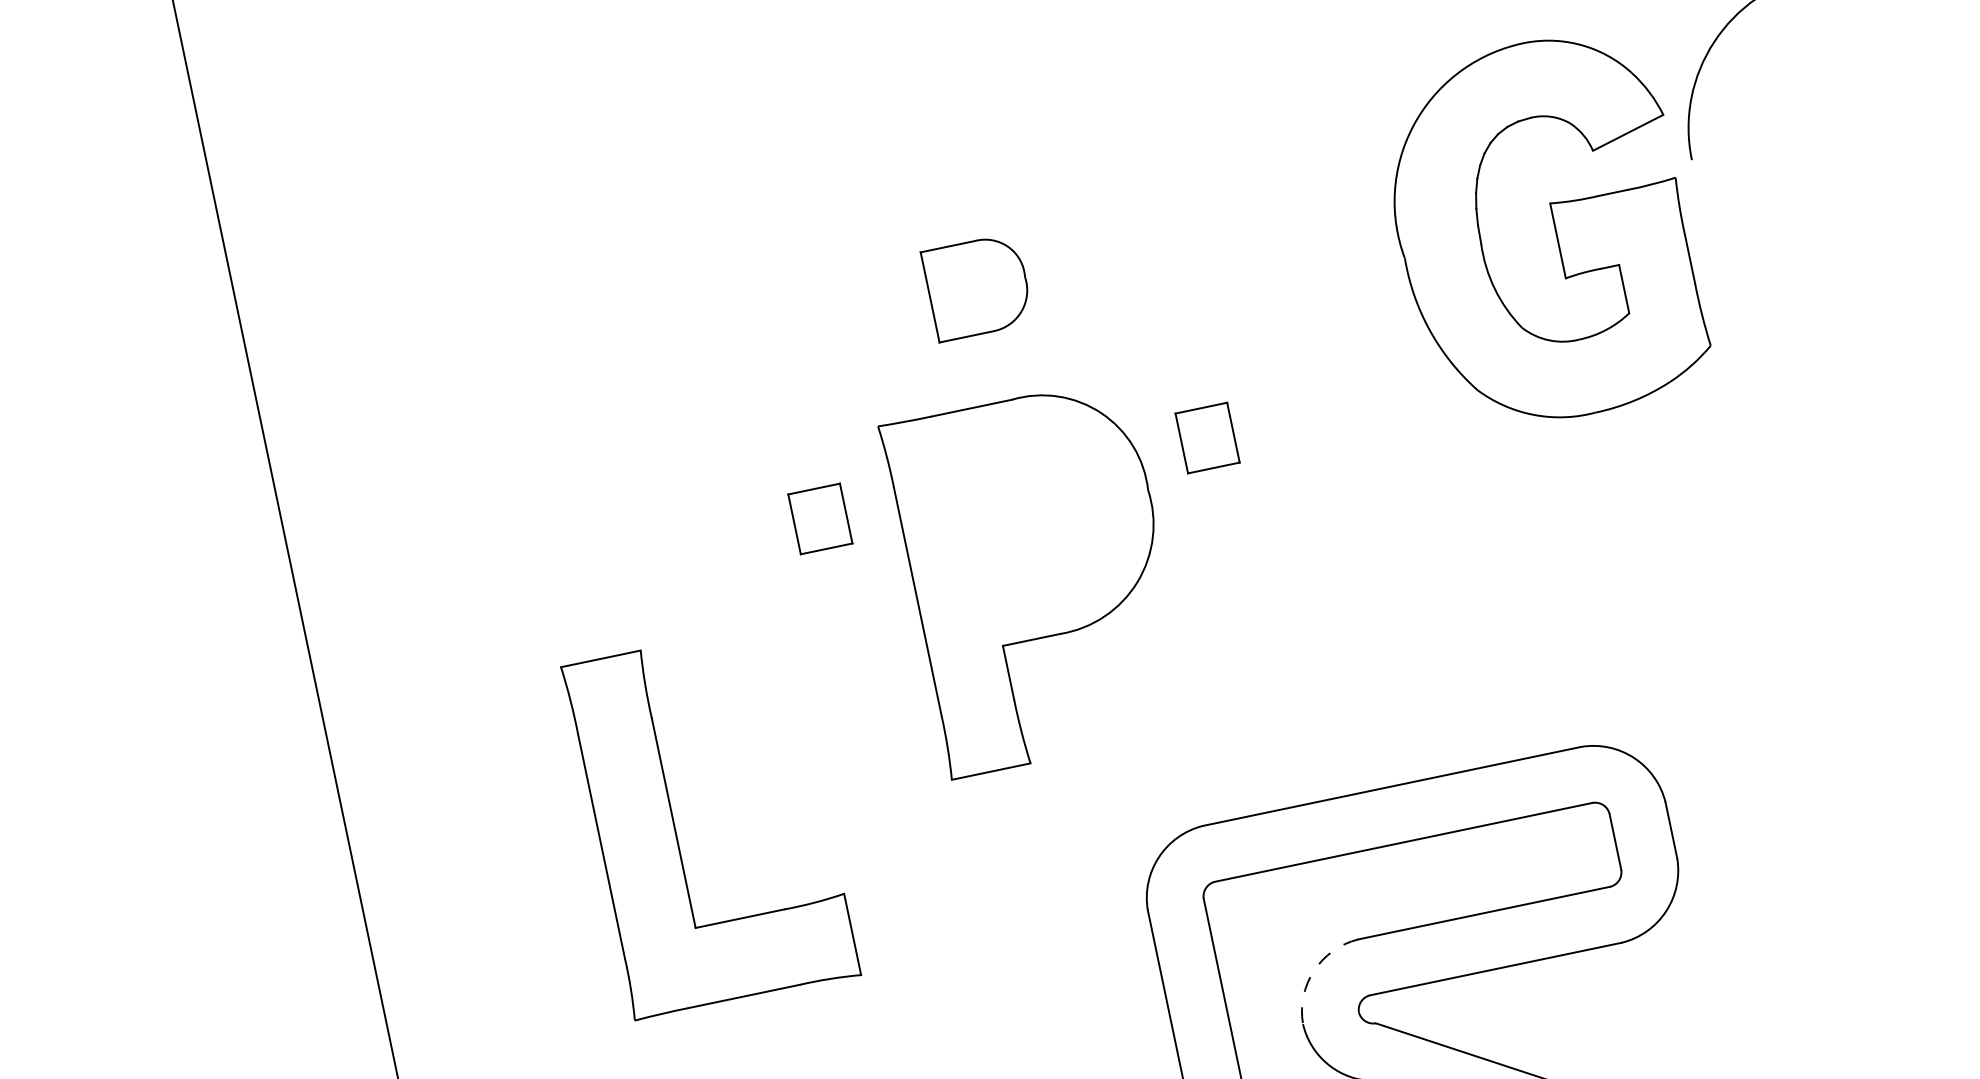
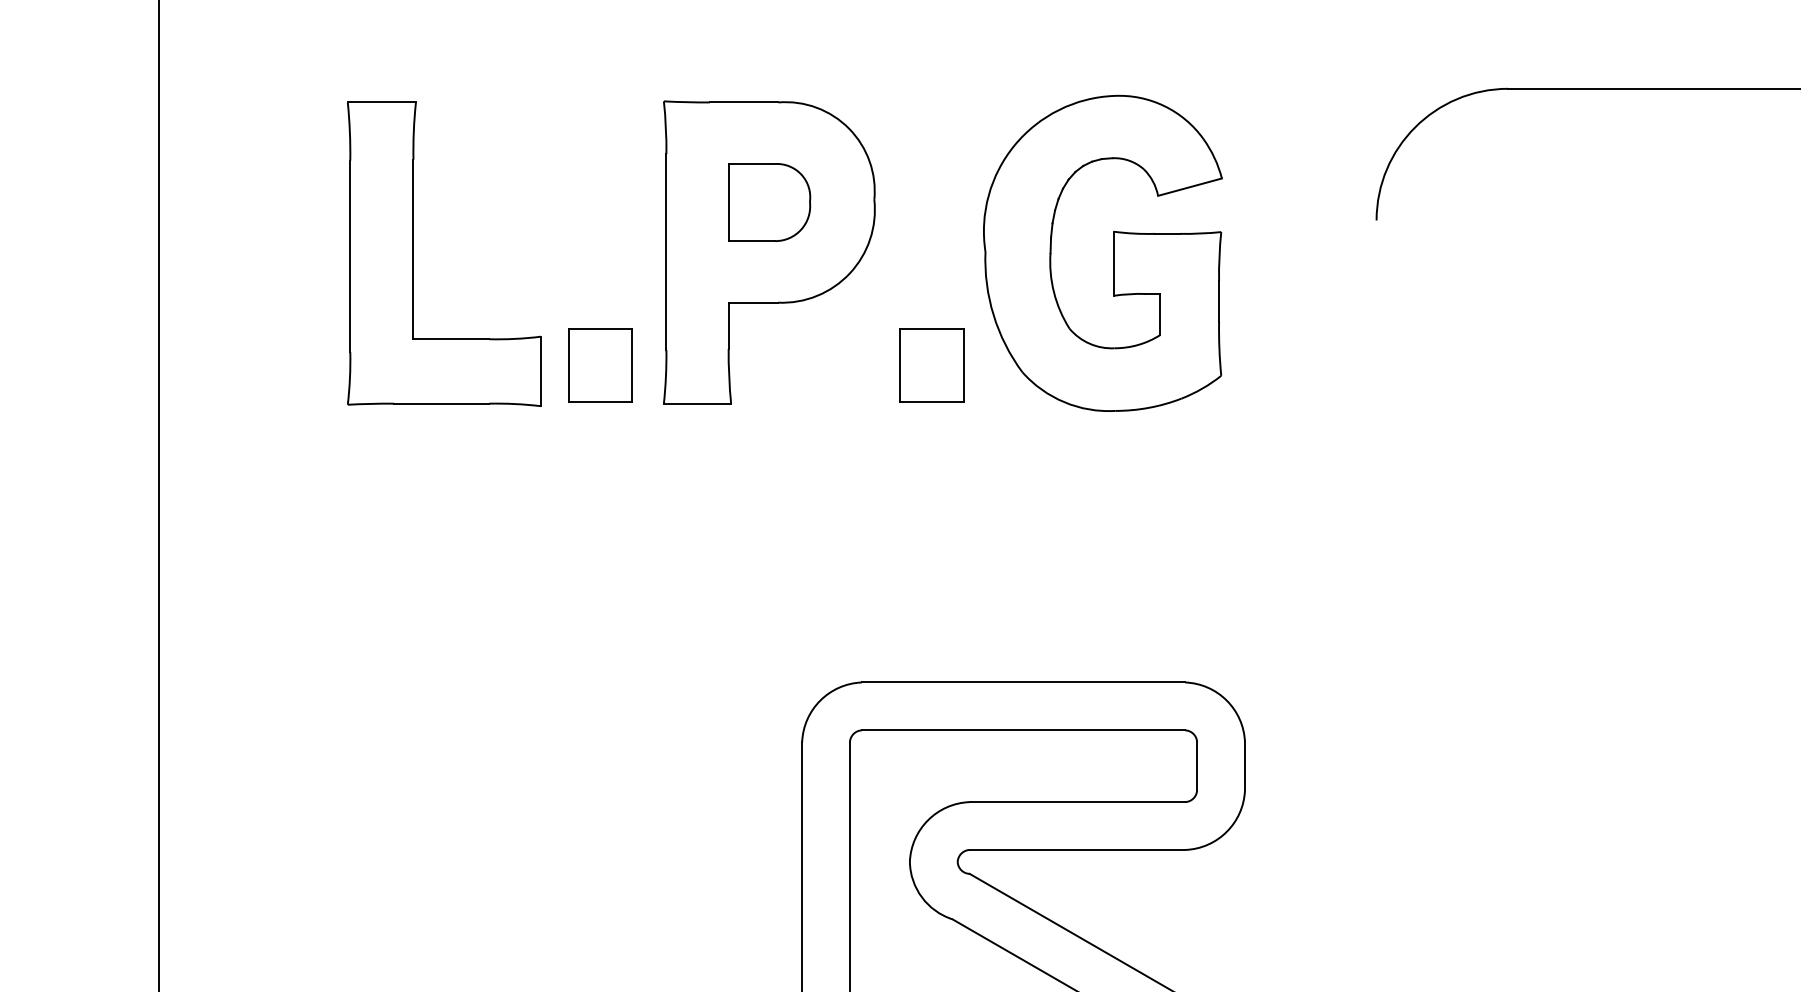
part: (1554, 227) -> (1113, 252), moved
part: (1207, 438) -> (931, 365), size x1.43
part: (820, 519) -> (600, 365), size x1.43
part: (1038, 577) -> (769, 252), moved
part: (674, 827) -> (413, 253), moved
arc: (1314, 970) -> (928, 820), dashed -> solid

